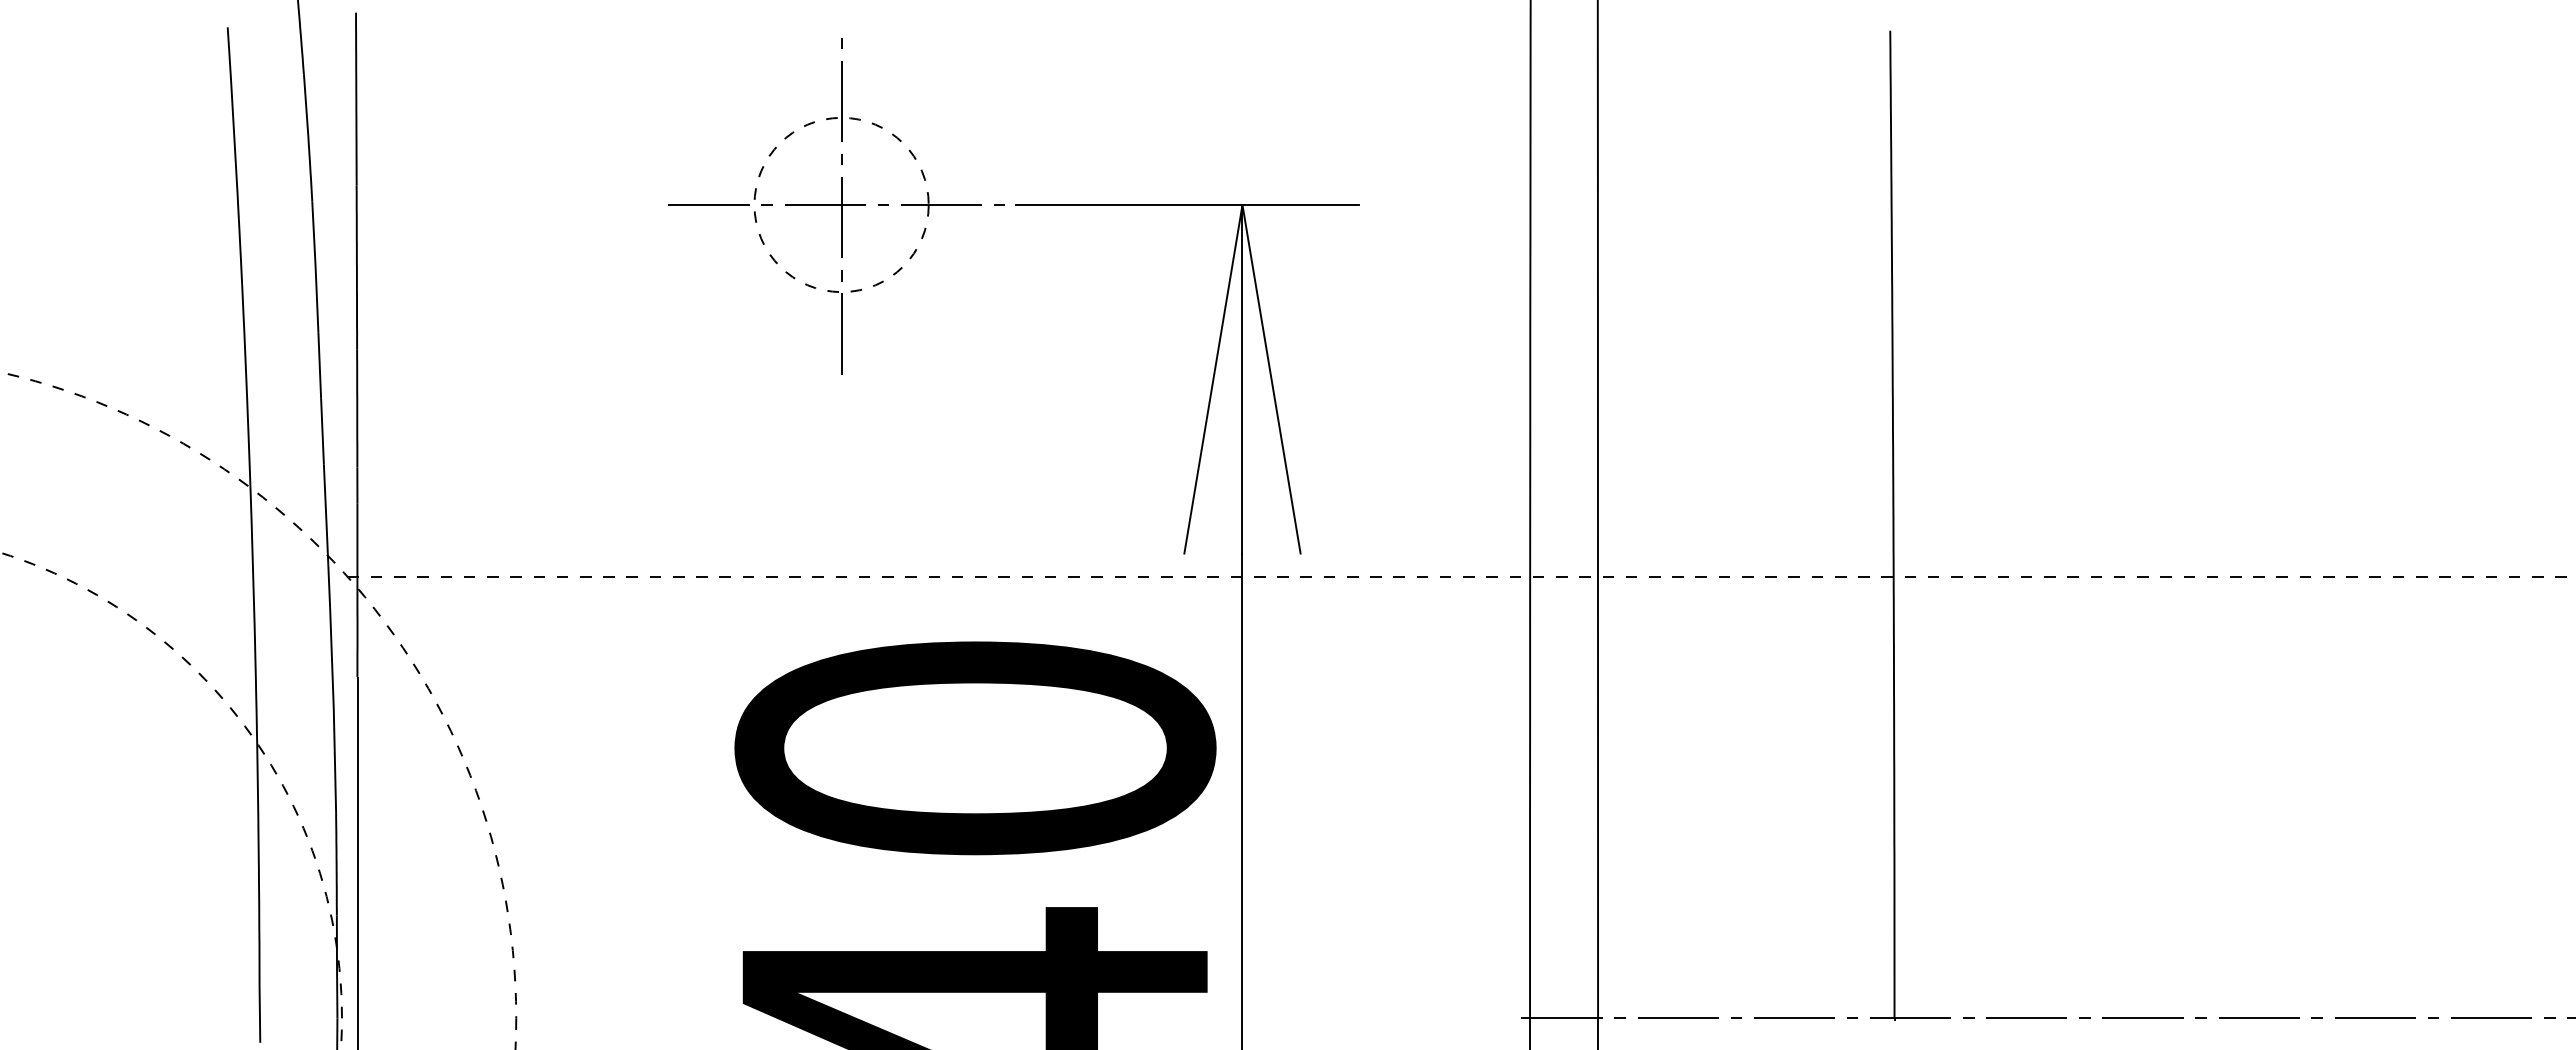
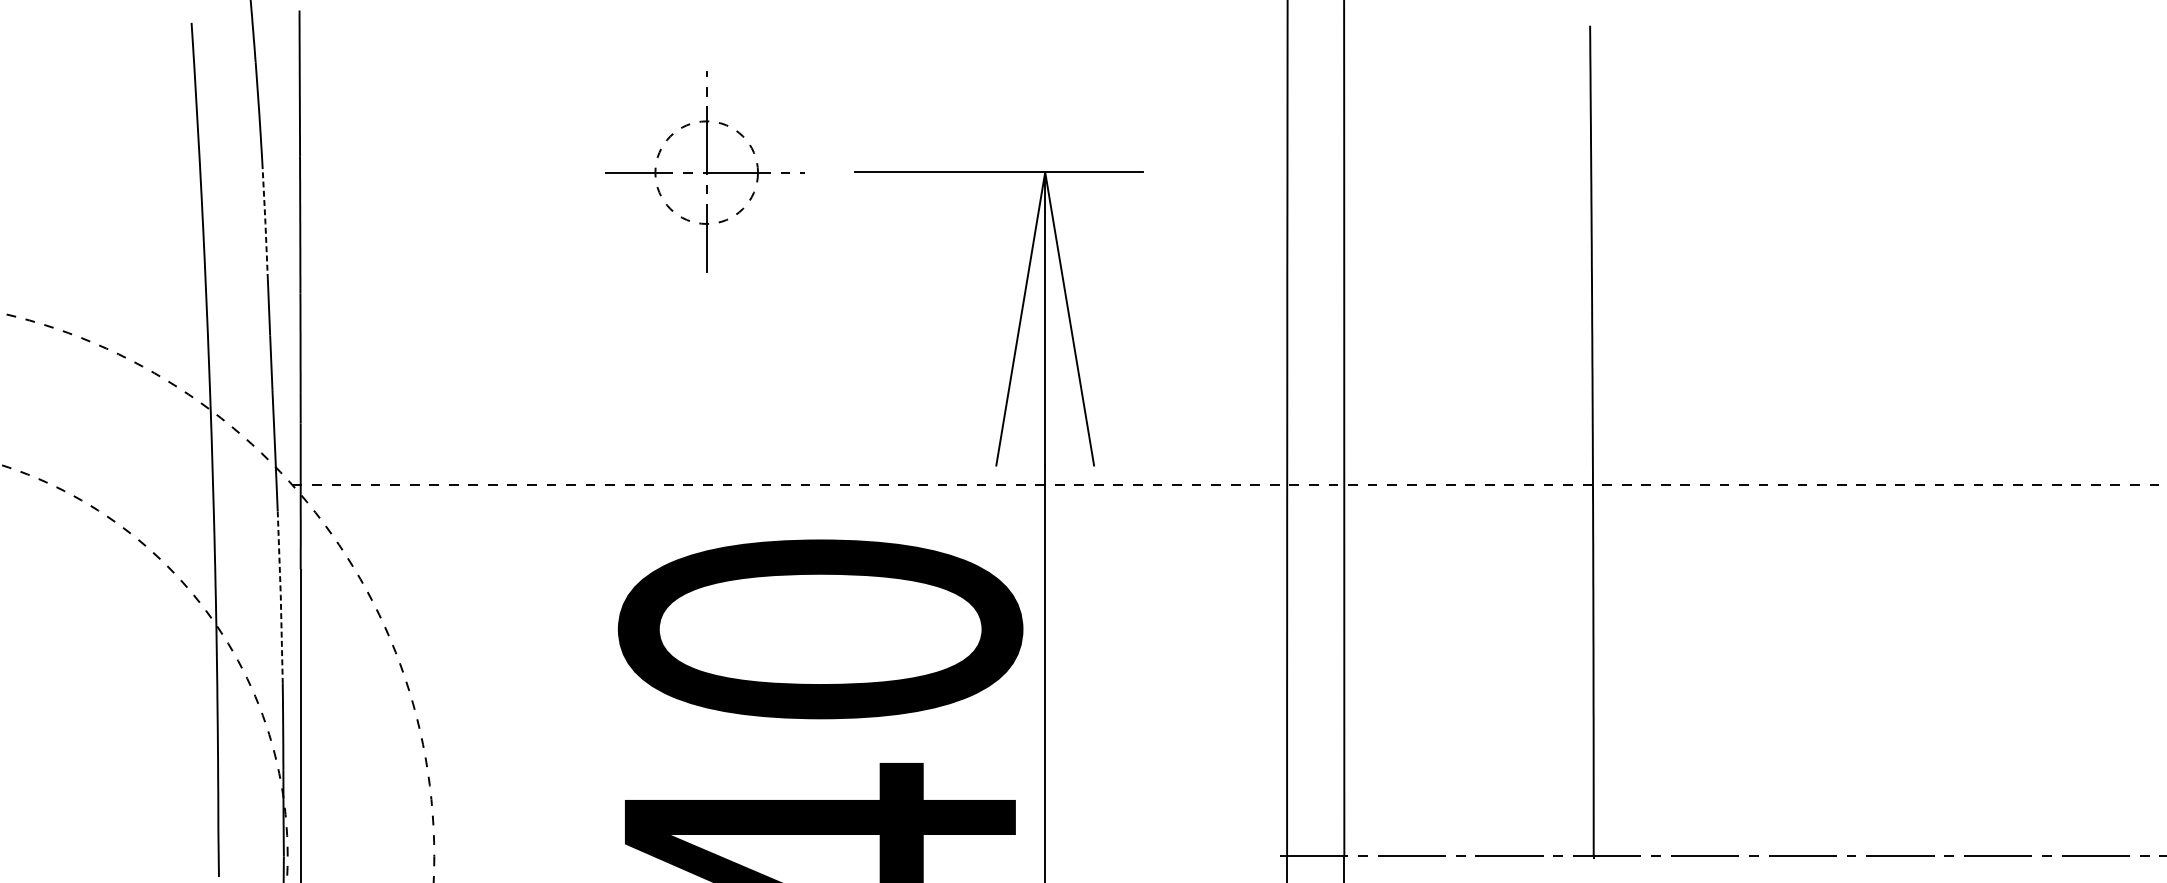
part: (836, 206) -> (703, 173), size x0.7
line: (315, 266) -> (265, 224), solid -> dashed
line: (333, 709) -> (280, 596), solid -> dashed

